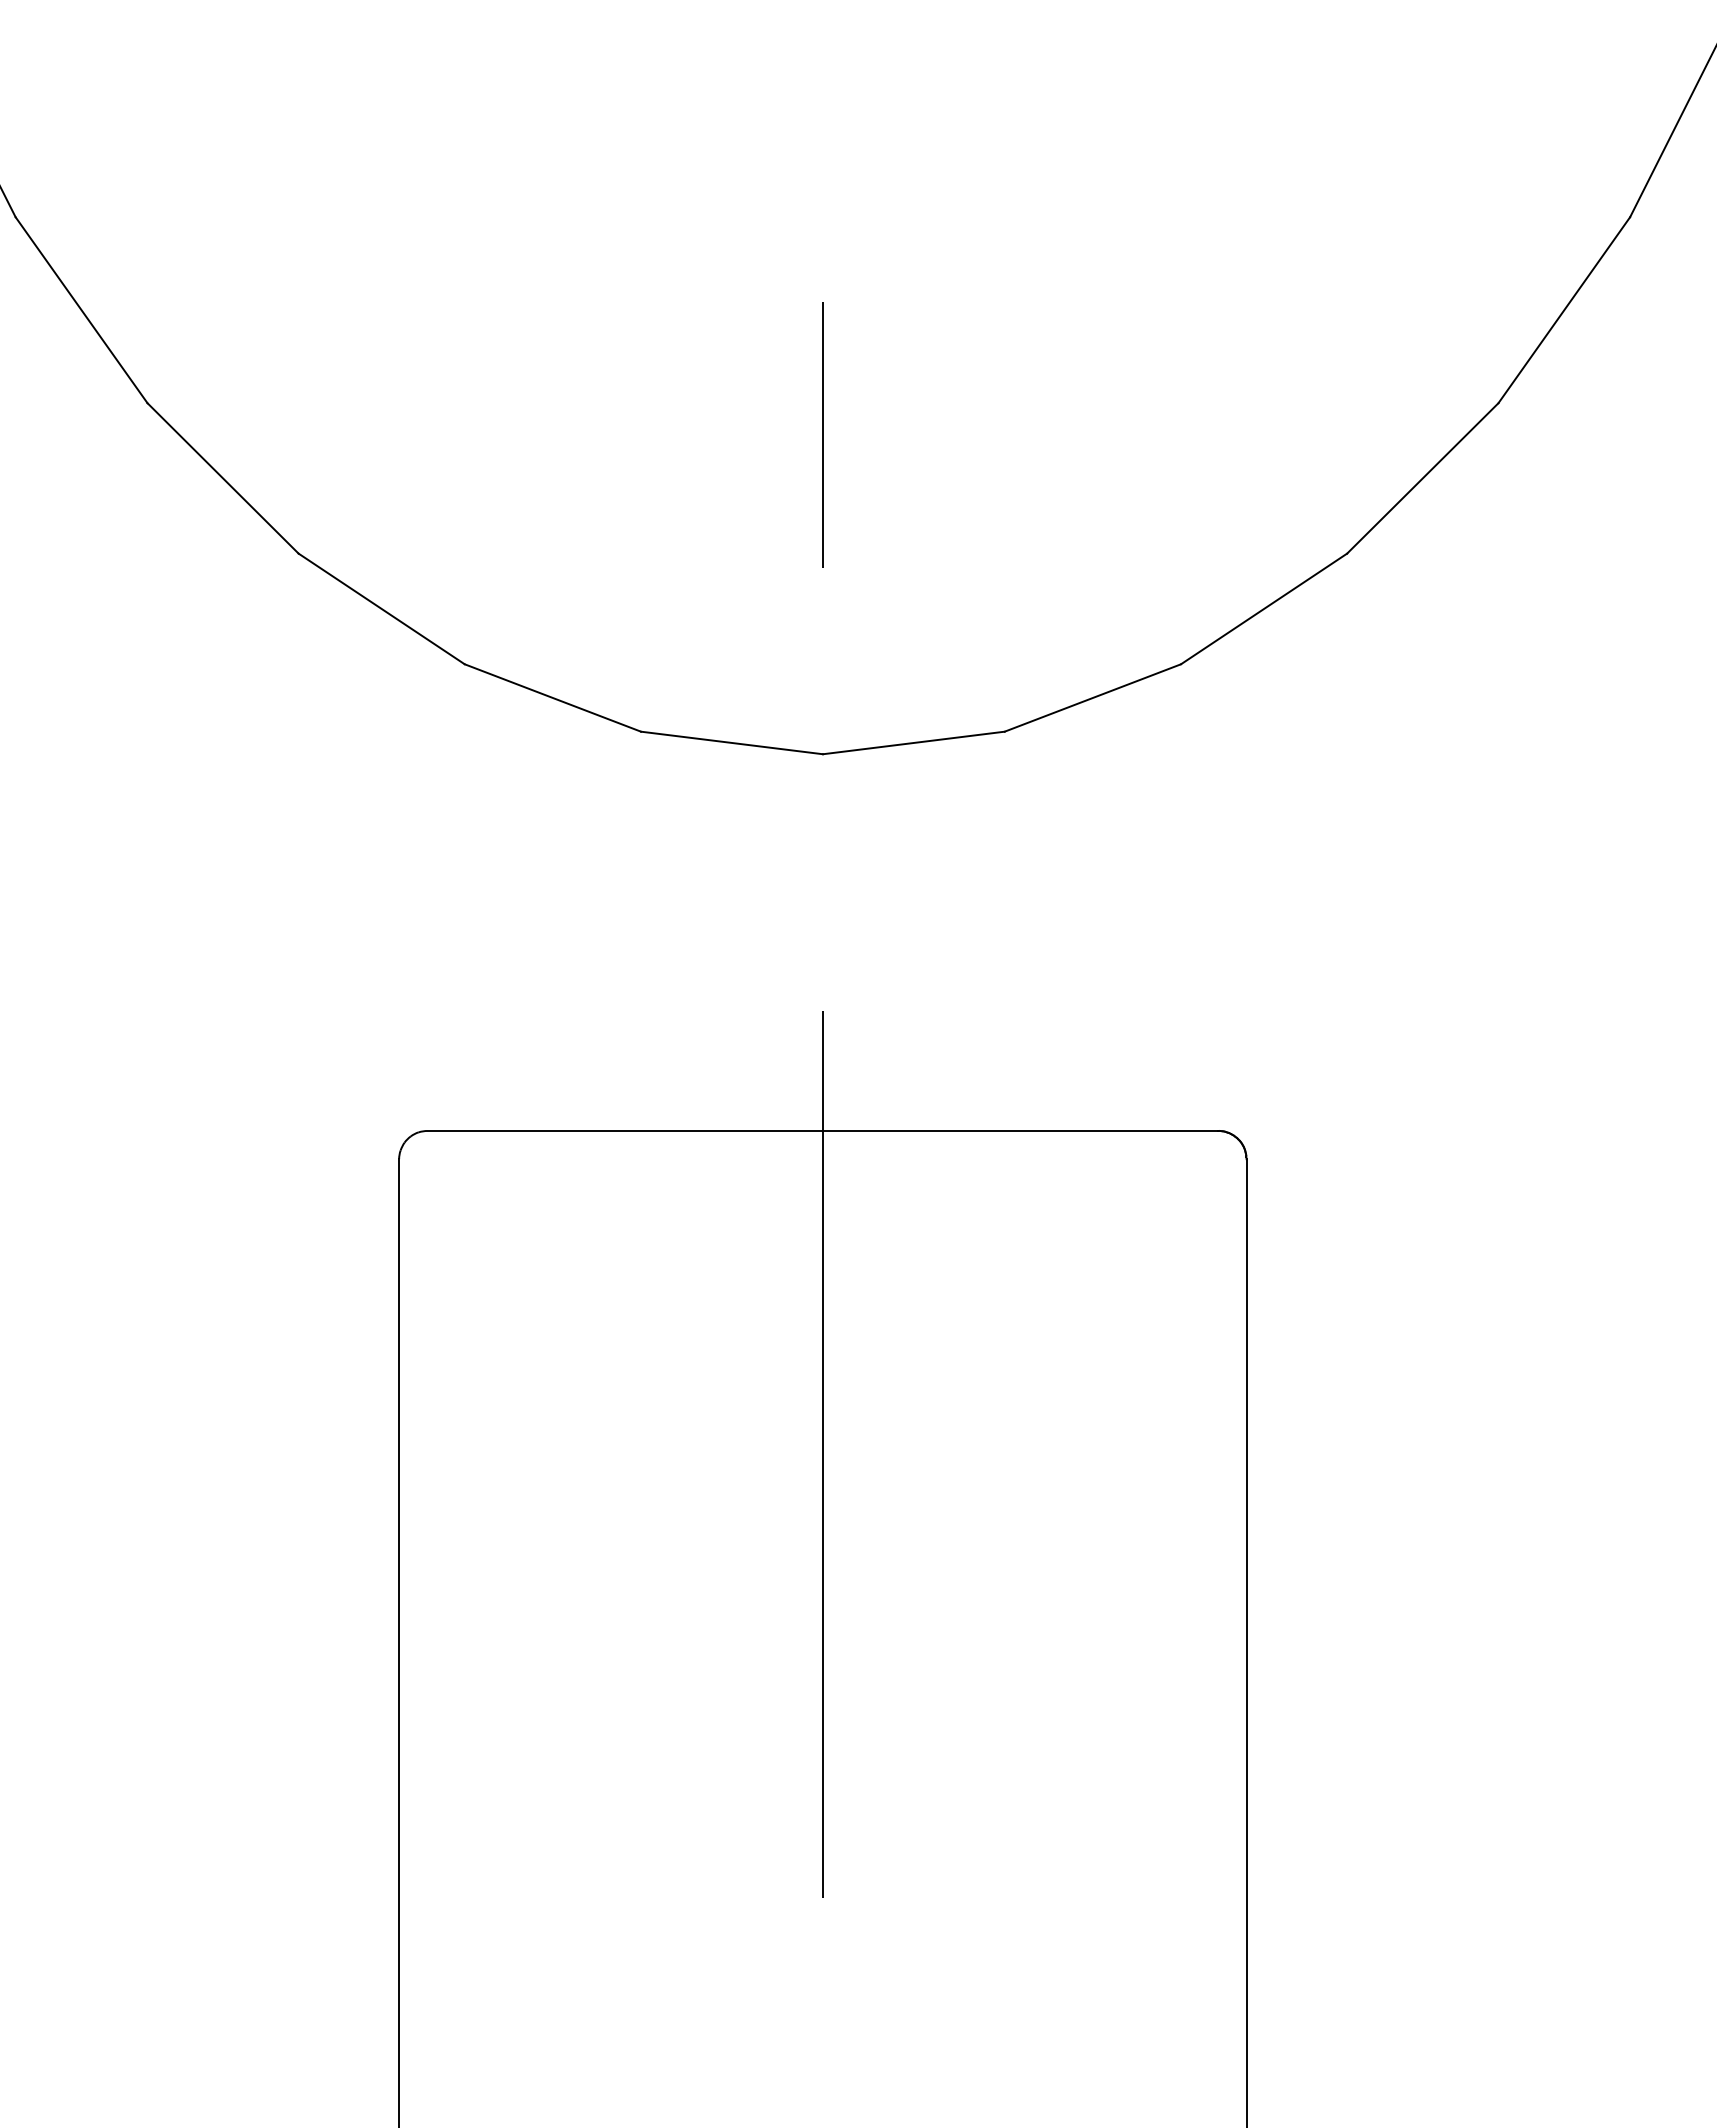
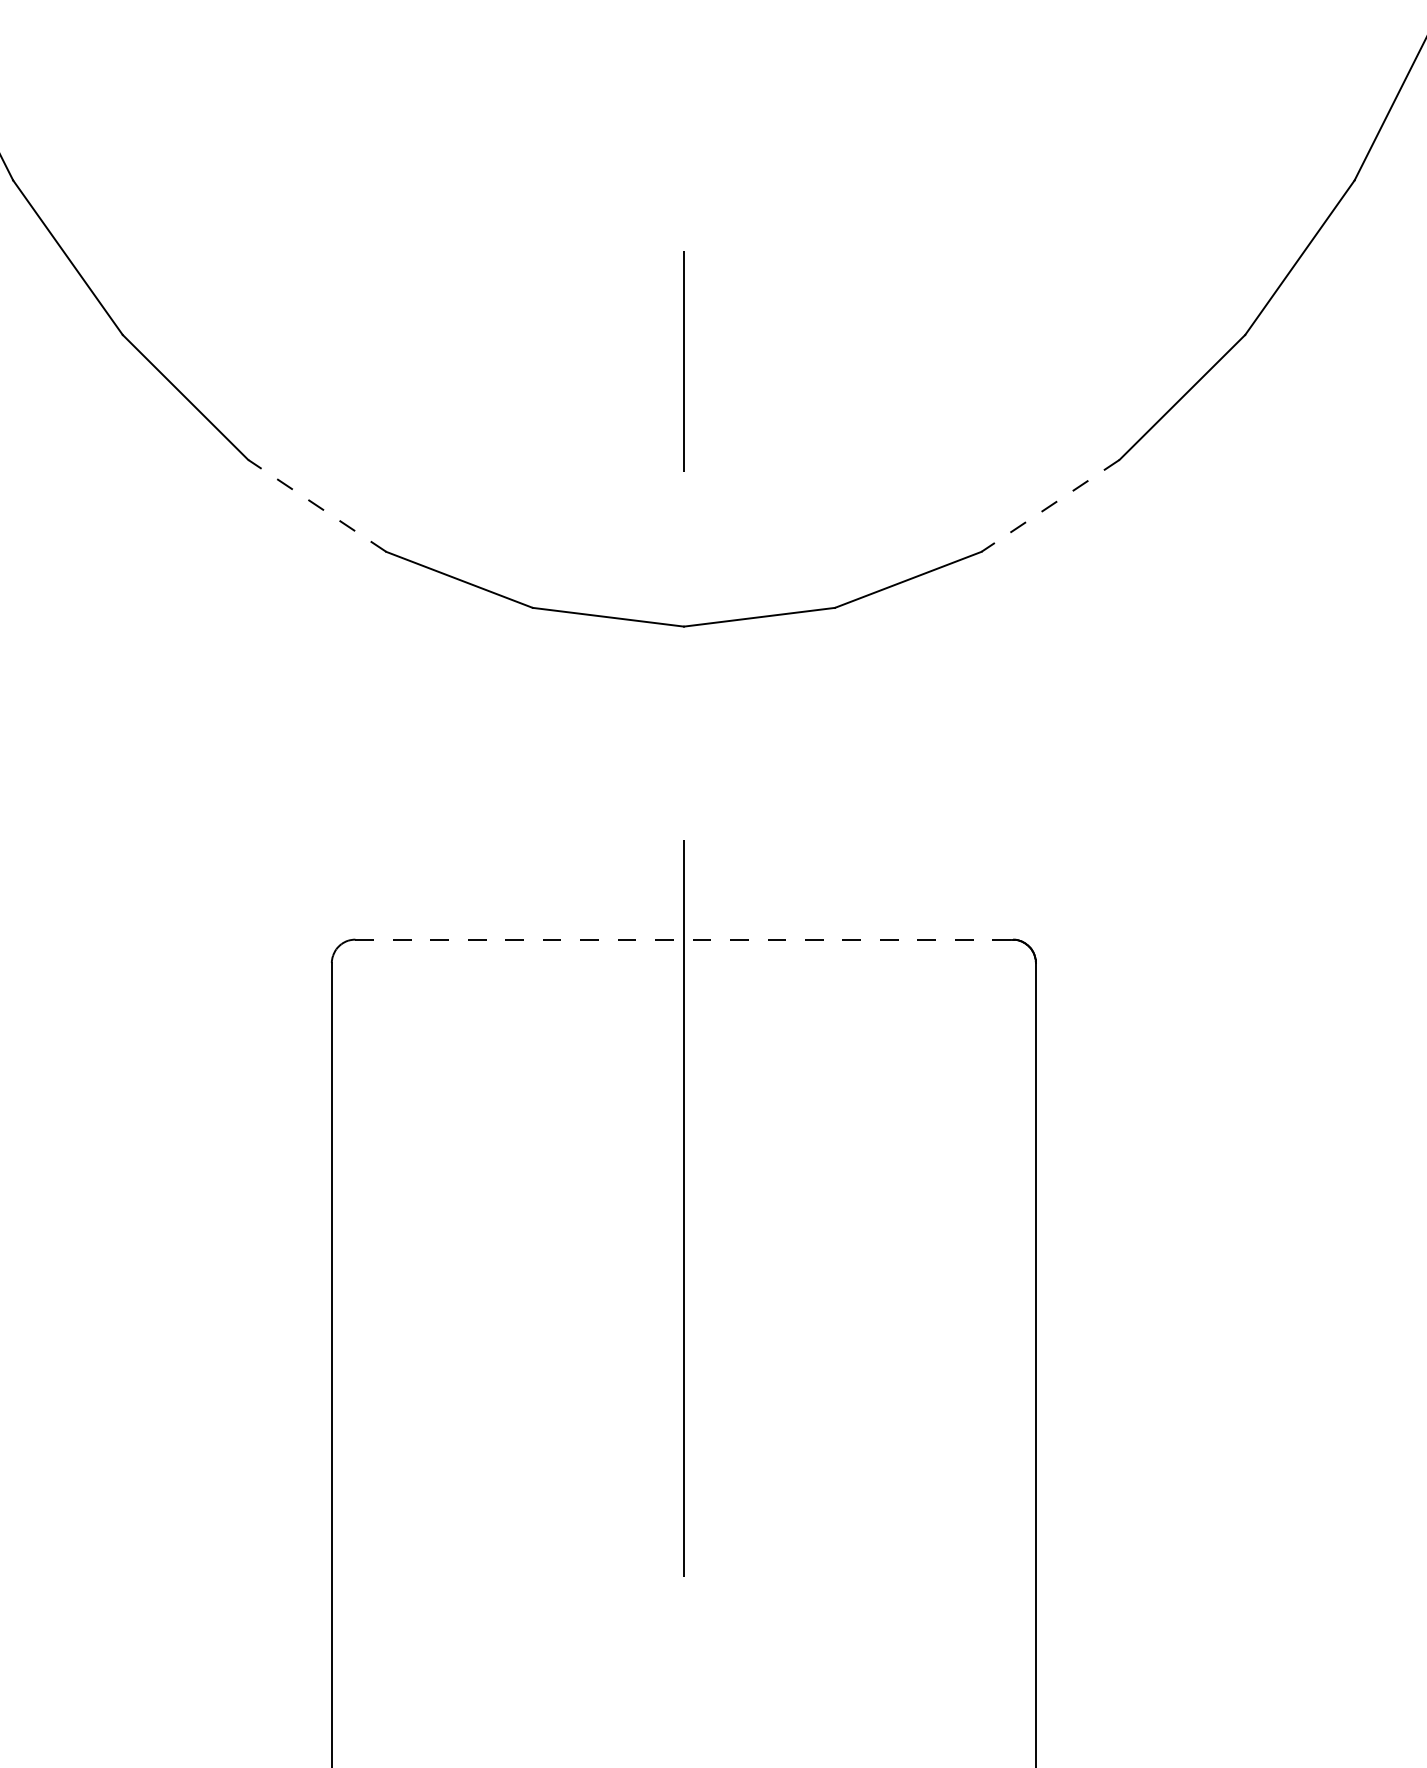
line: (381, 608) -> (317, 505), solid -> dashed
line: (1264, 608) -> (1050, 505), solid -> dashed
line: (823, 1130) -> (684, 939), solid -> dashed

